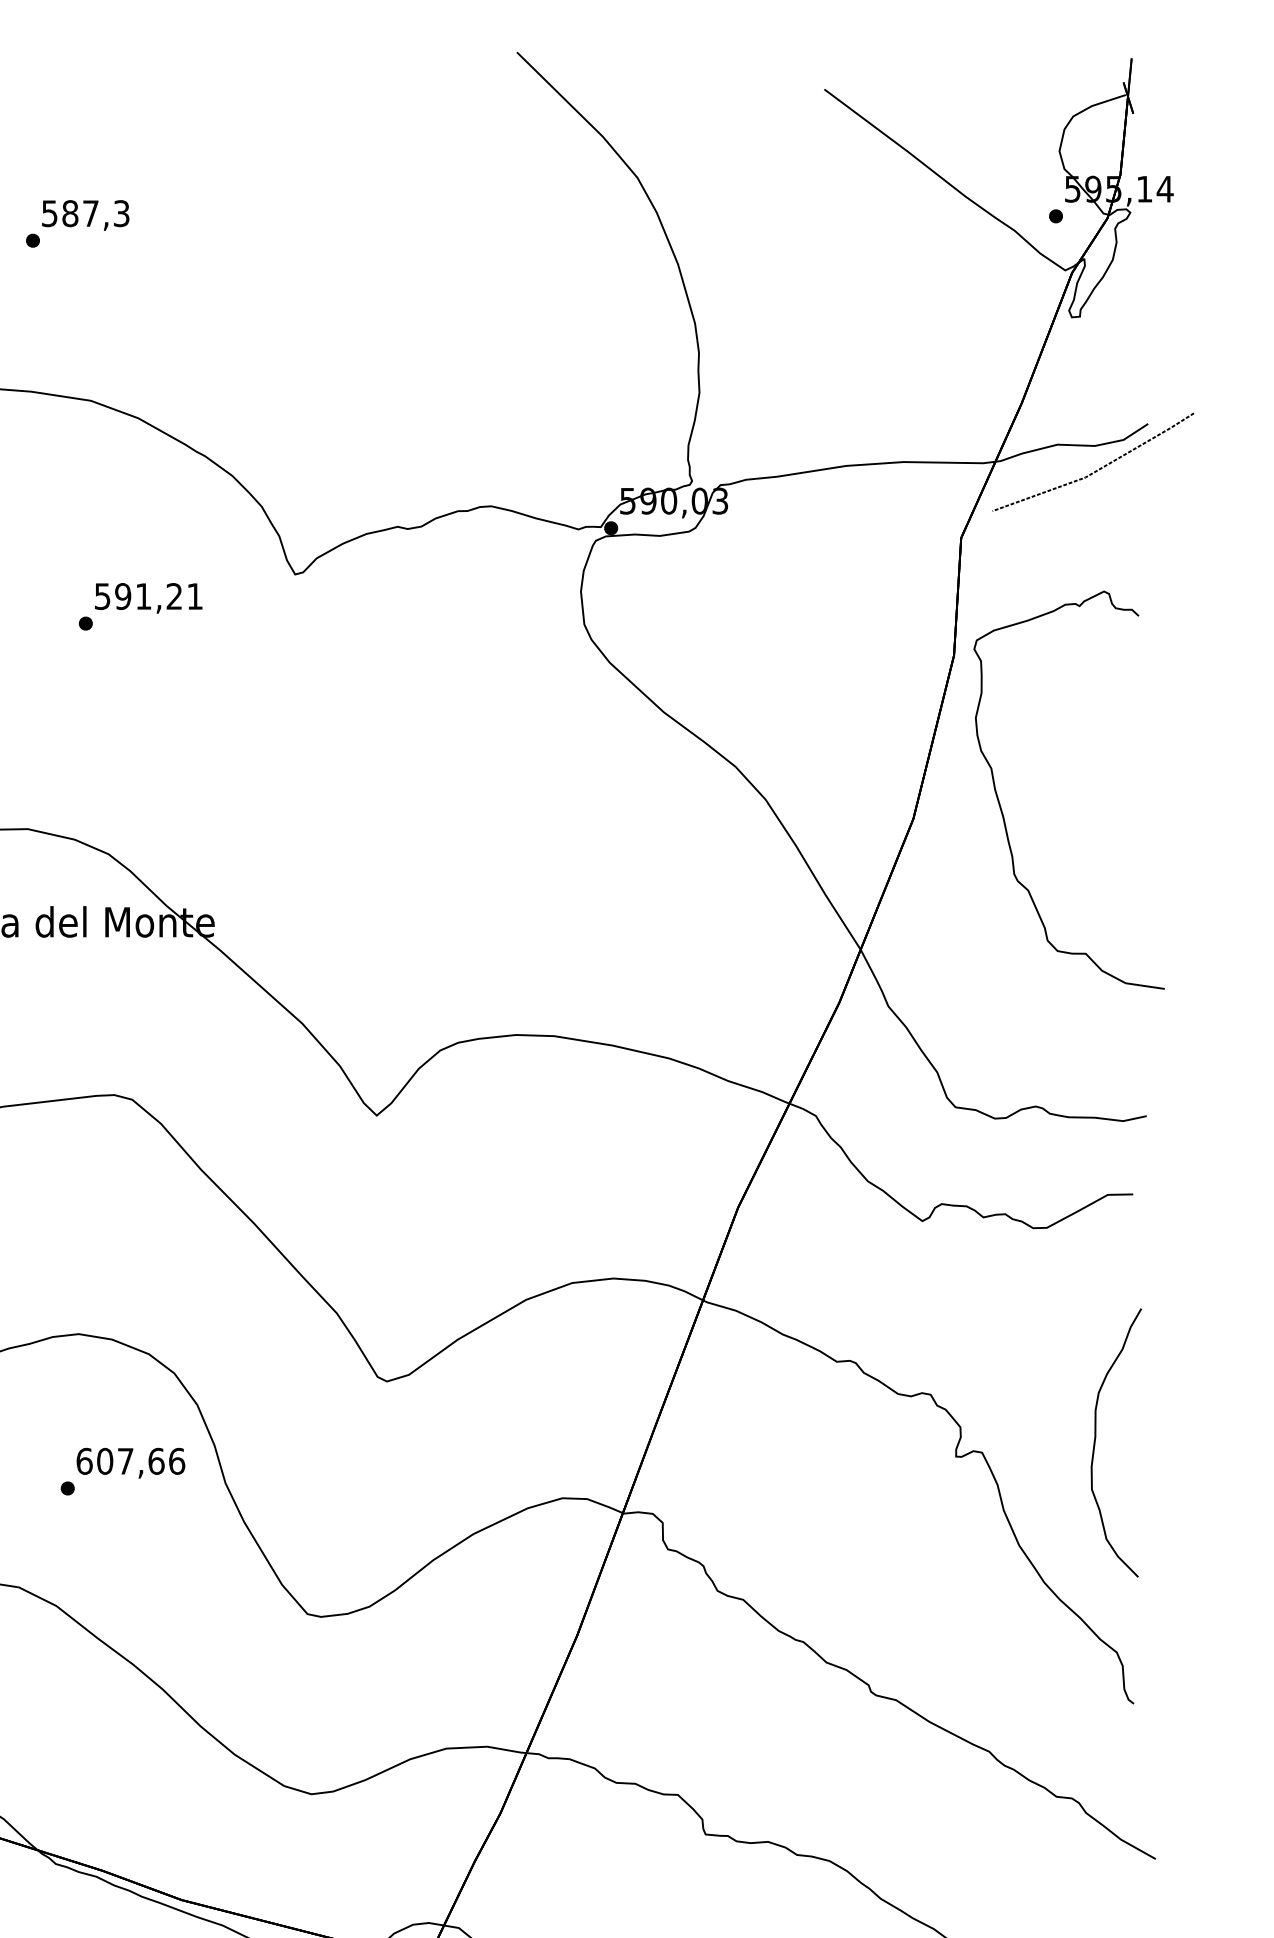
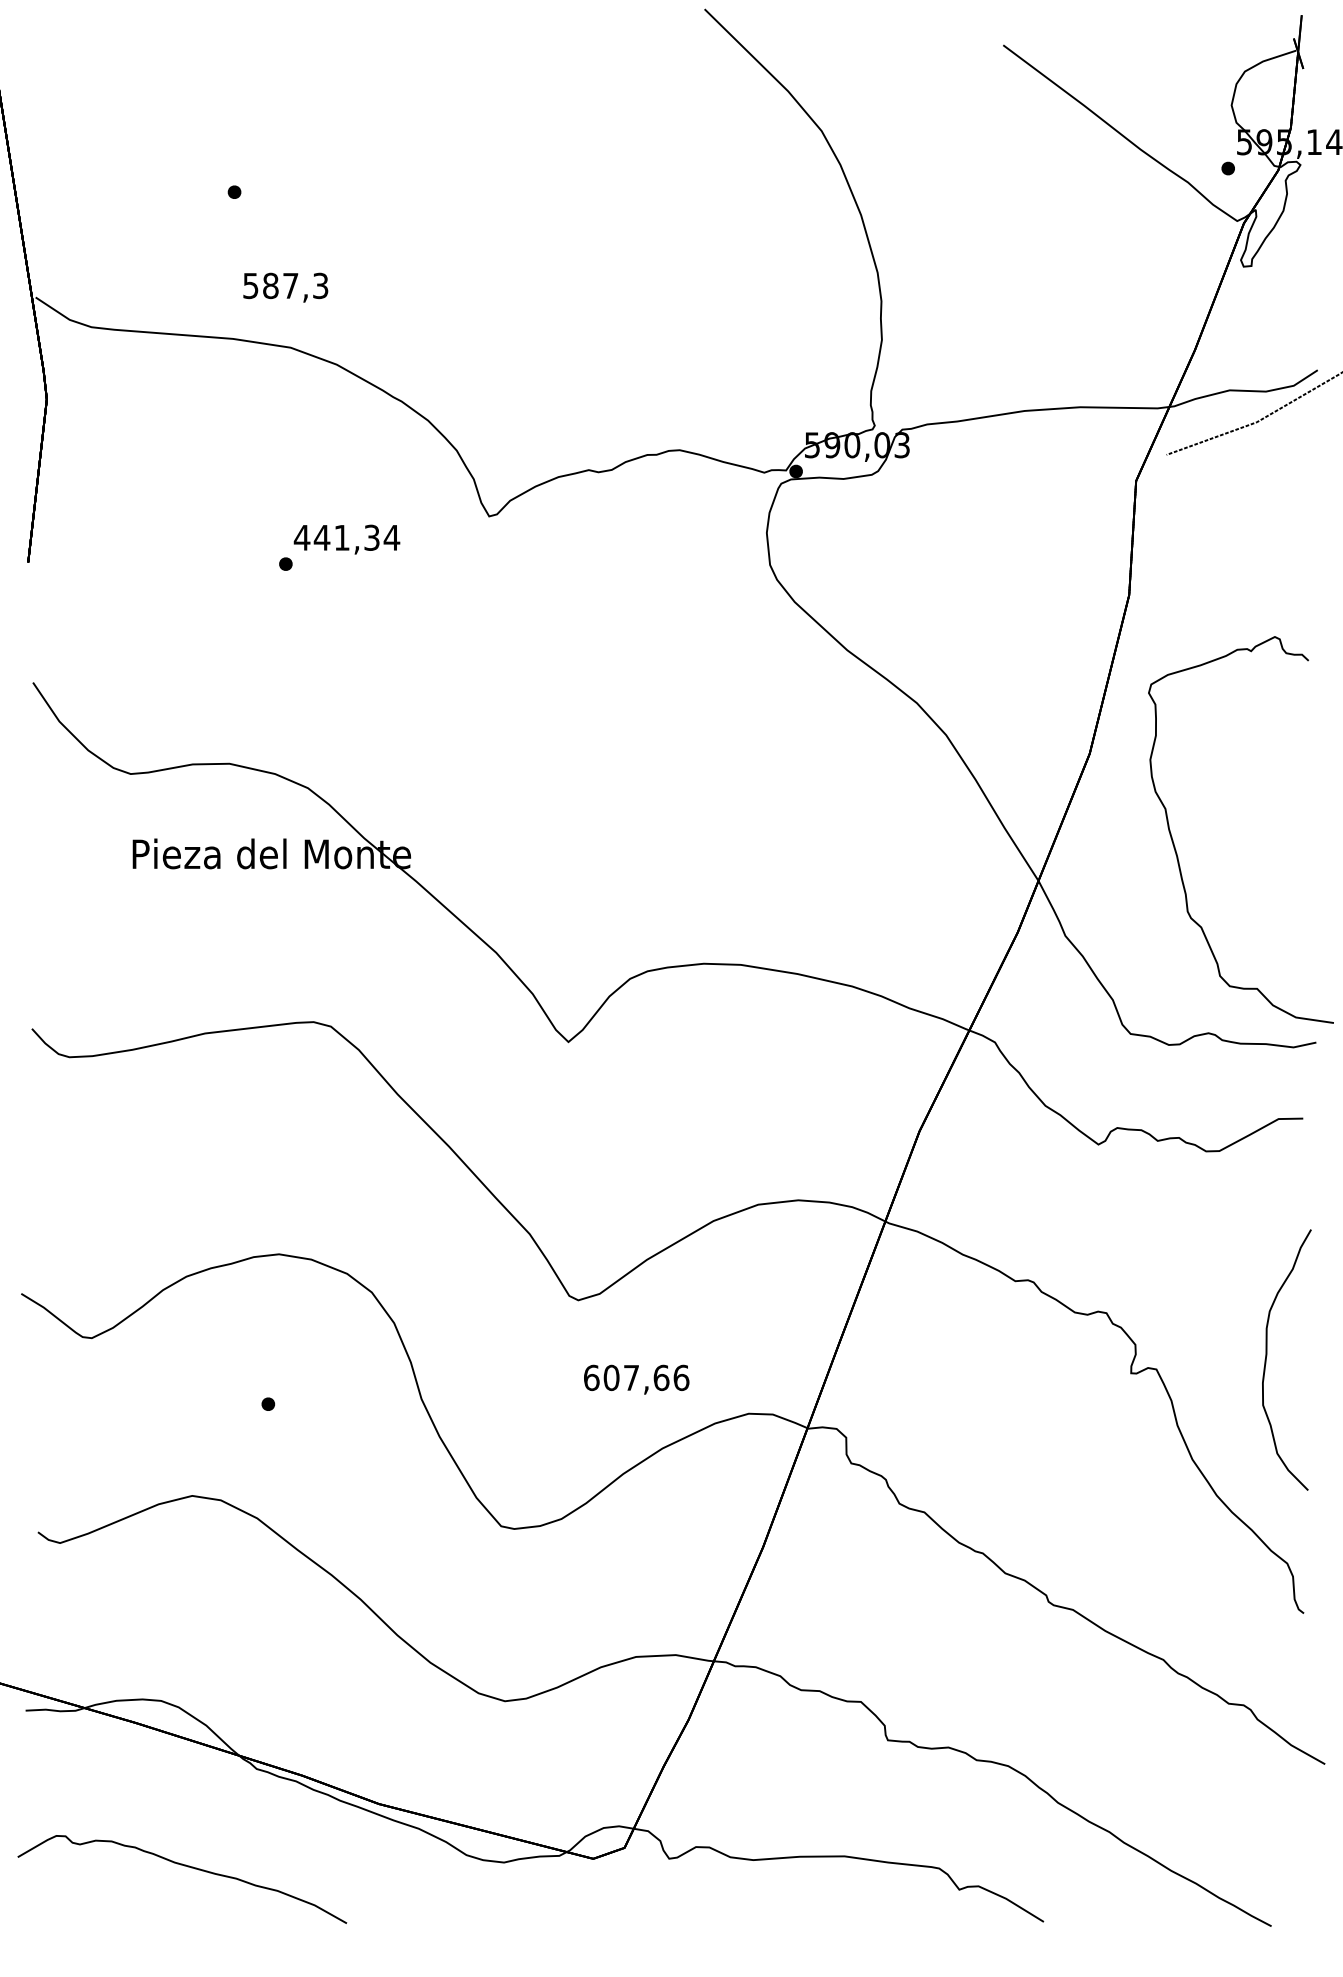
text: (85, 215) -> (285, 287), moved
text: (148, 596) -> (346, 537), 591,21 -> 441,34
part: (1001, 807) -> (1175, 846), moved
text: (130, 1463) -> (636, 1379), moved

